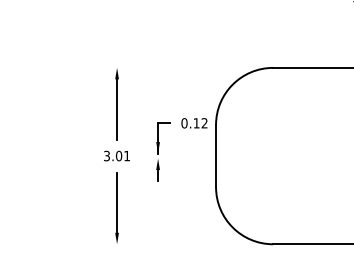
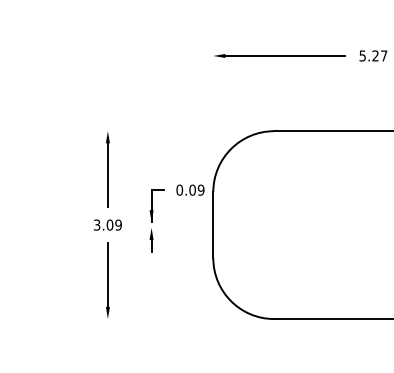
text: (200, 122) -> (196, 189), 0.12 -> 0.09
text: (127, 155) -> (118, 224), 3.01 -> 3.09

